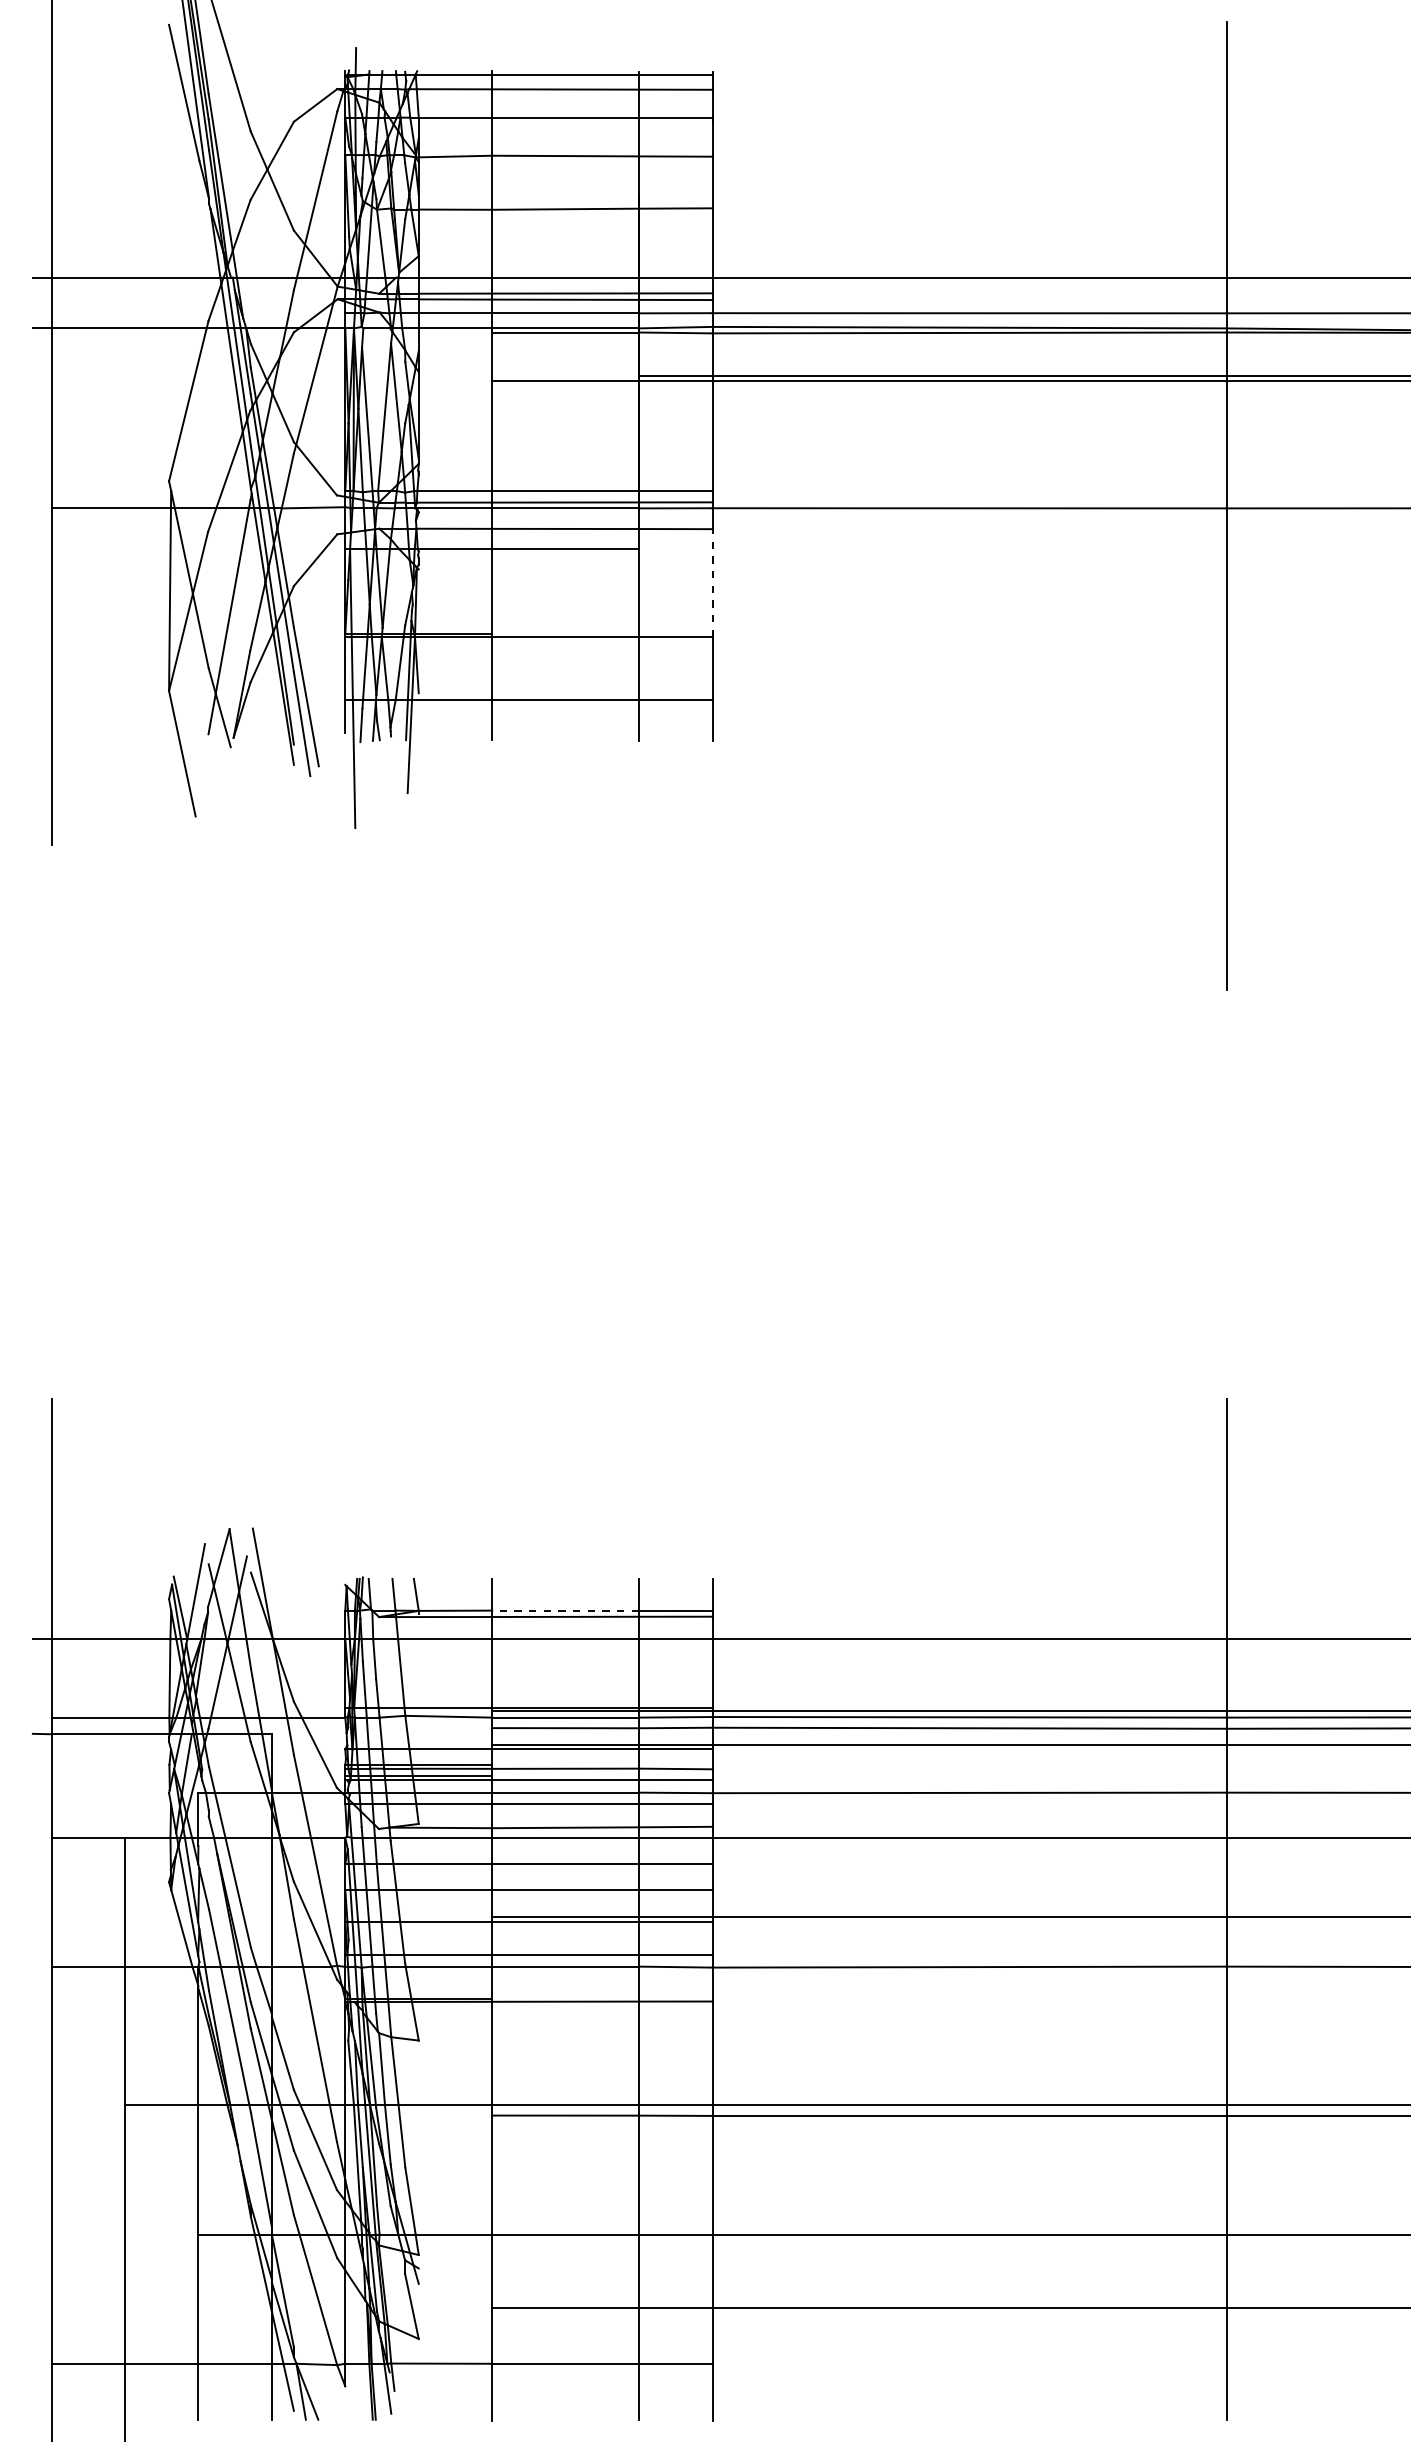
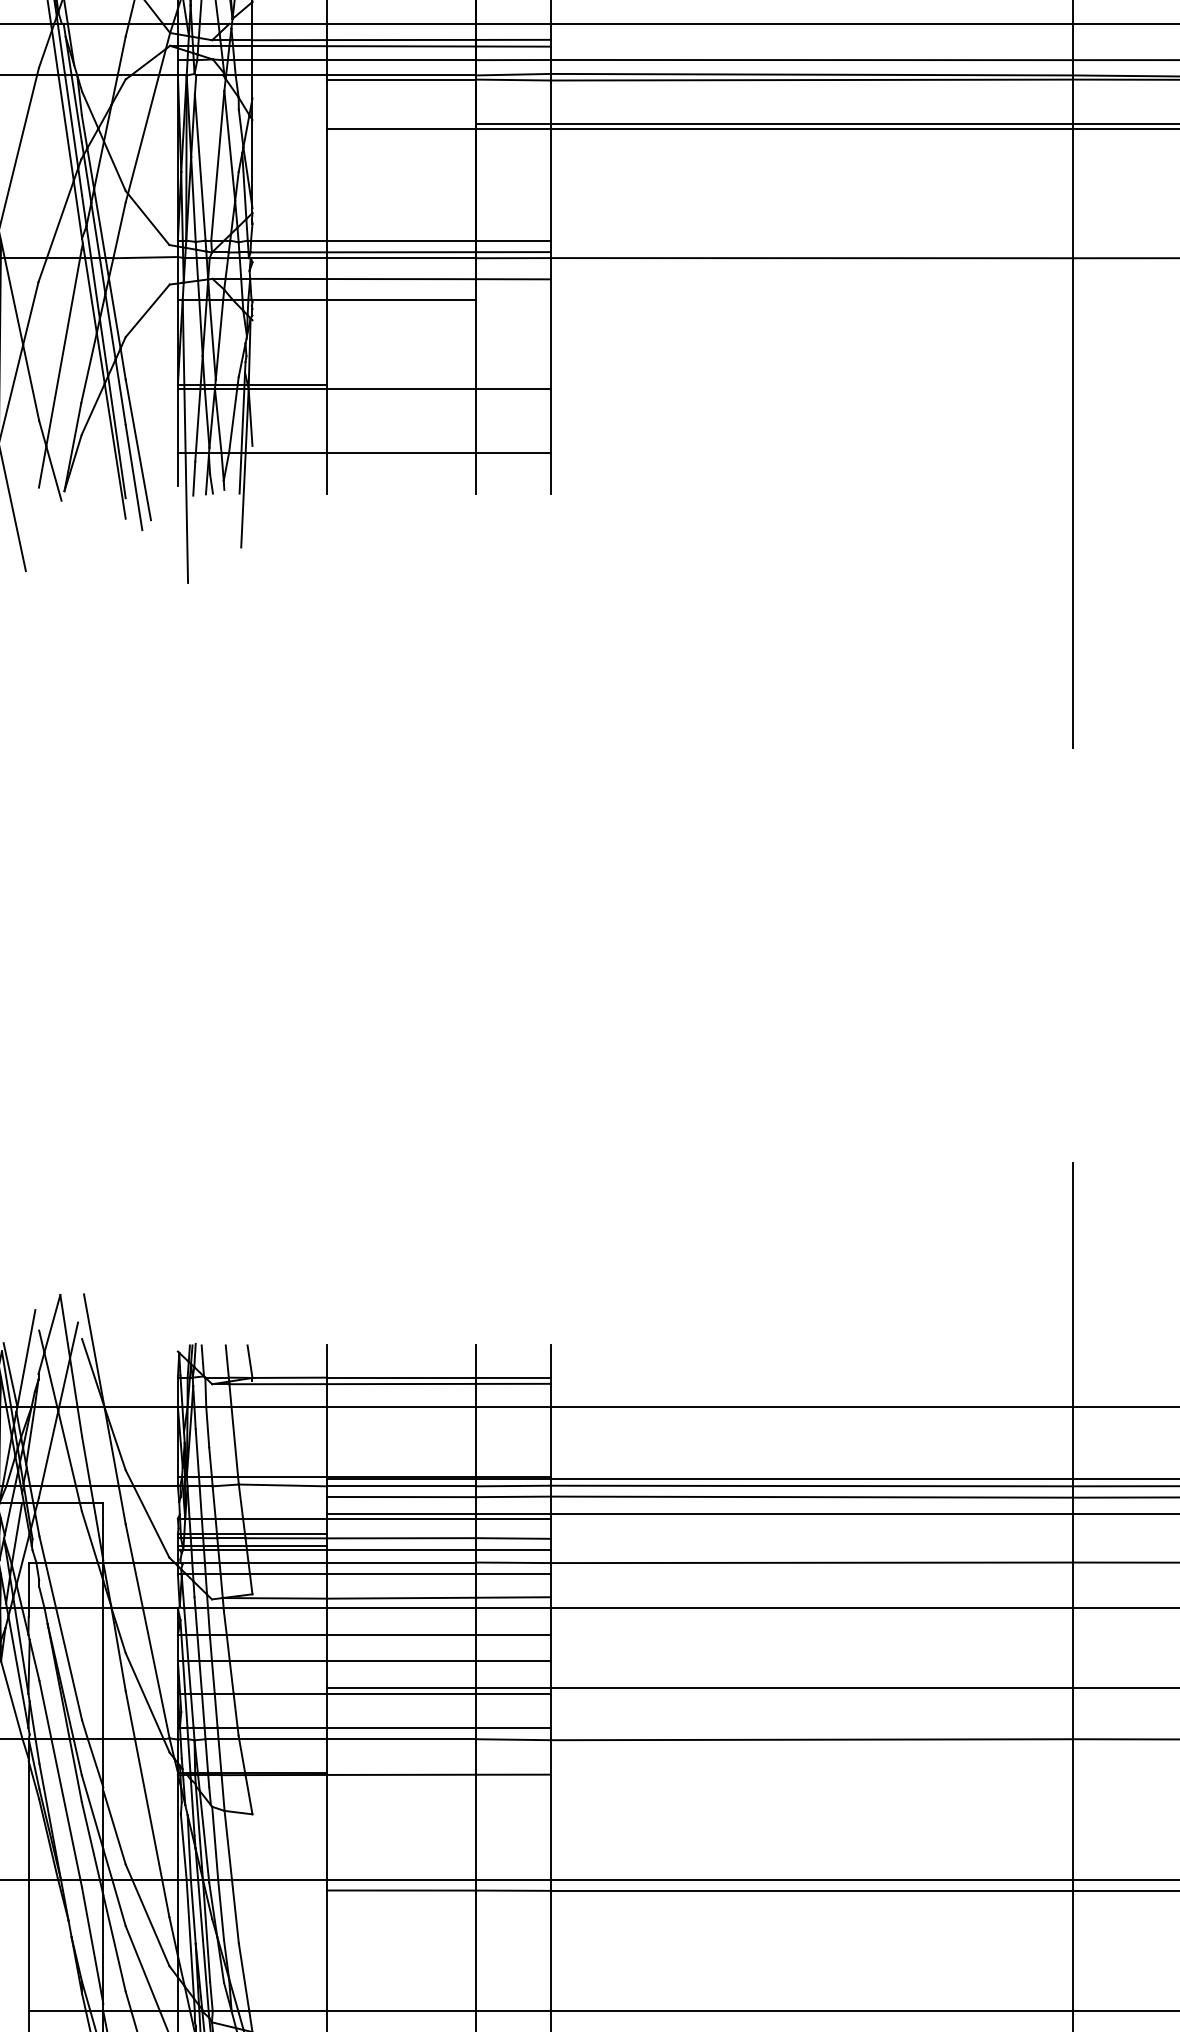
line: (712, 583) -> (550, 334), dashed -> solid
line: (565, 1610) -> (401, 1377), dashed -> solid

